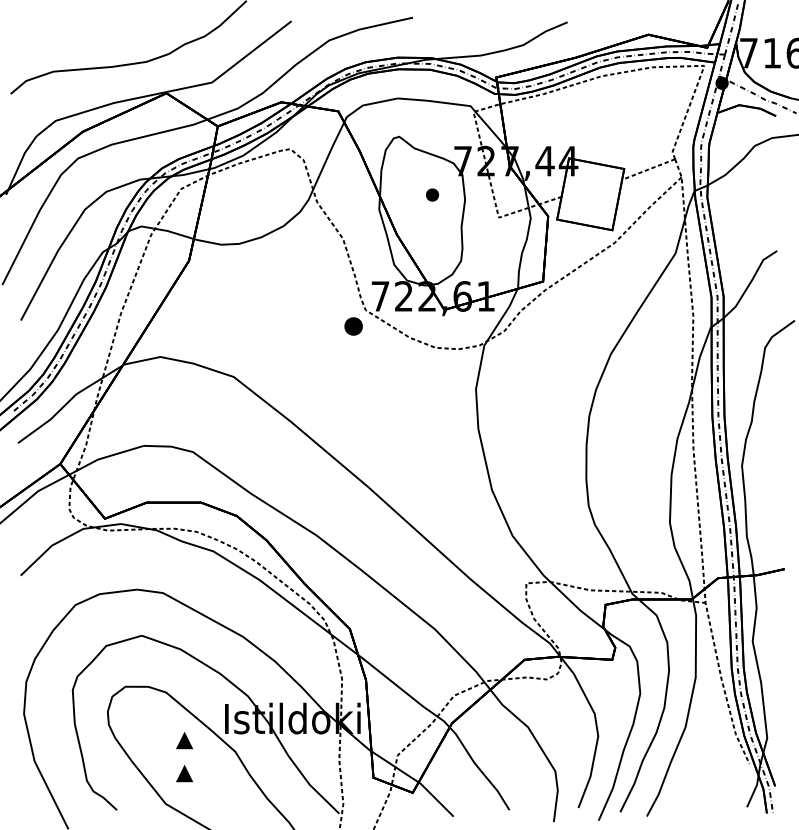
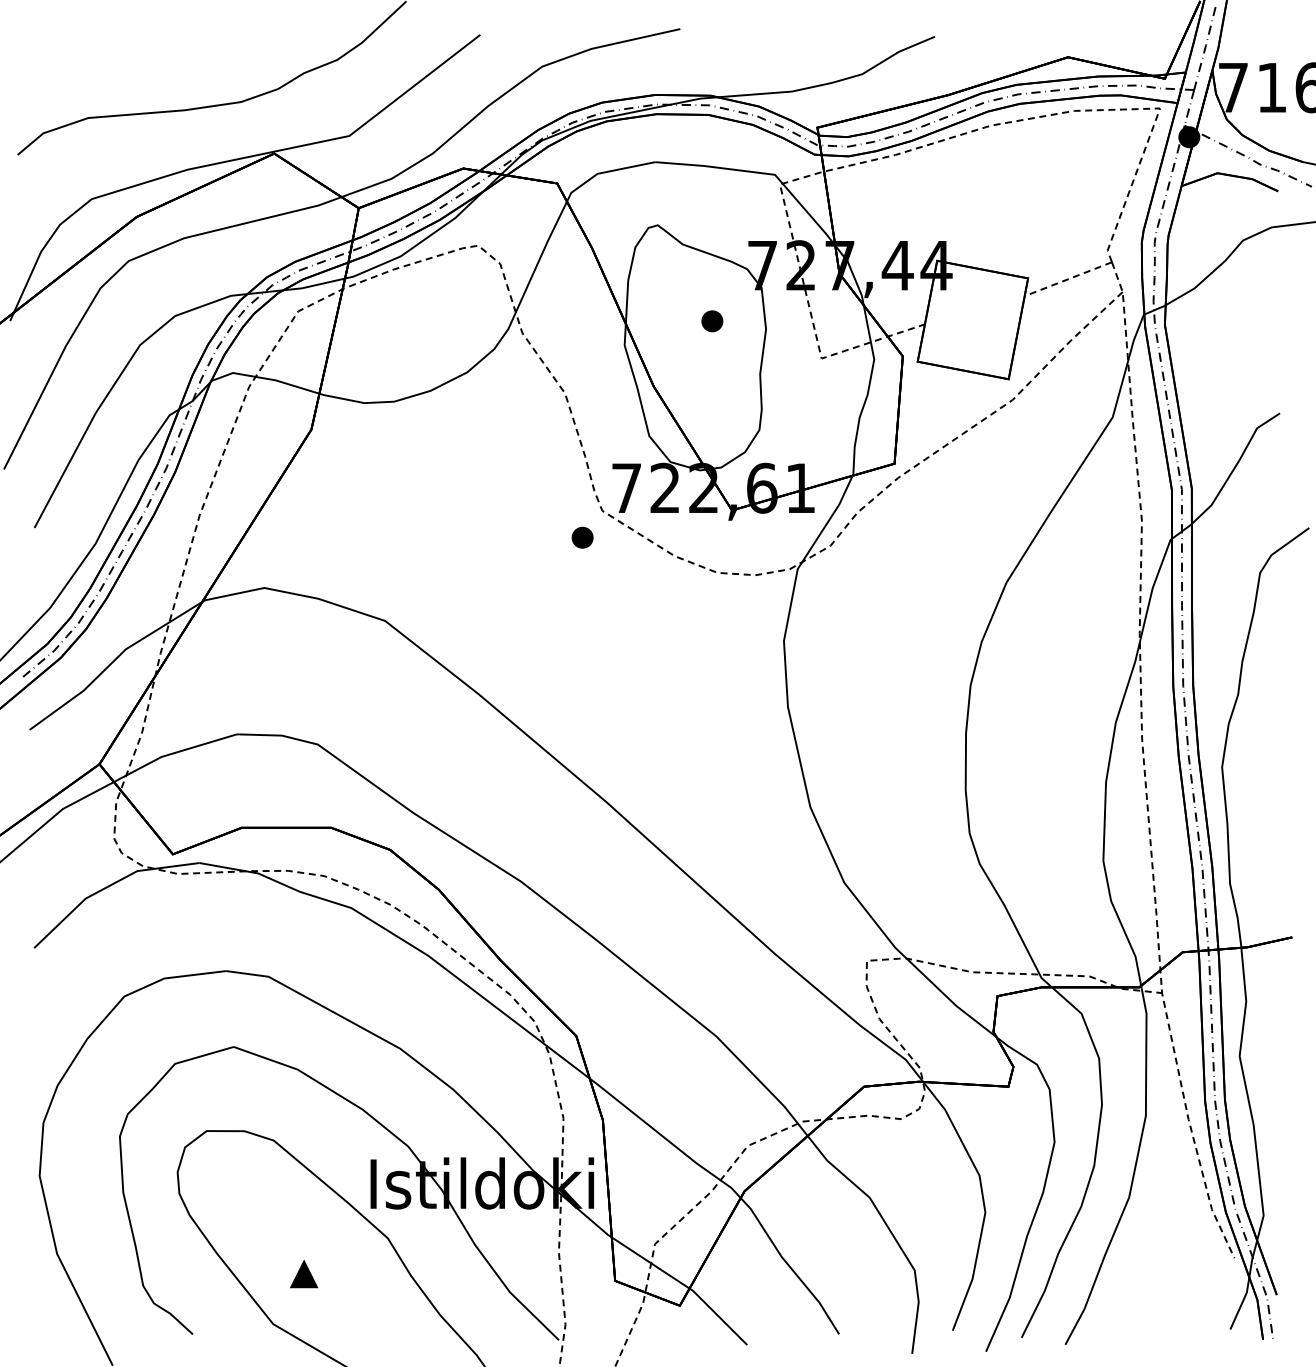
part: (353, 326) -> (582, 537), size x0.71
part: (184, 740) -> (303, 1219), removed

